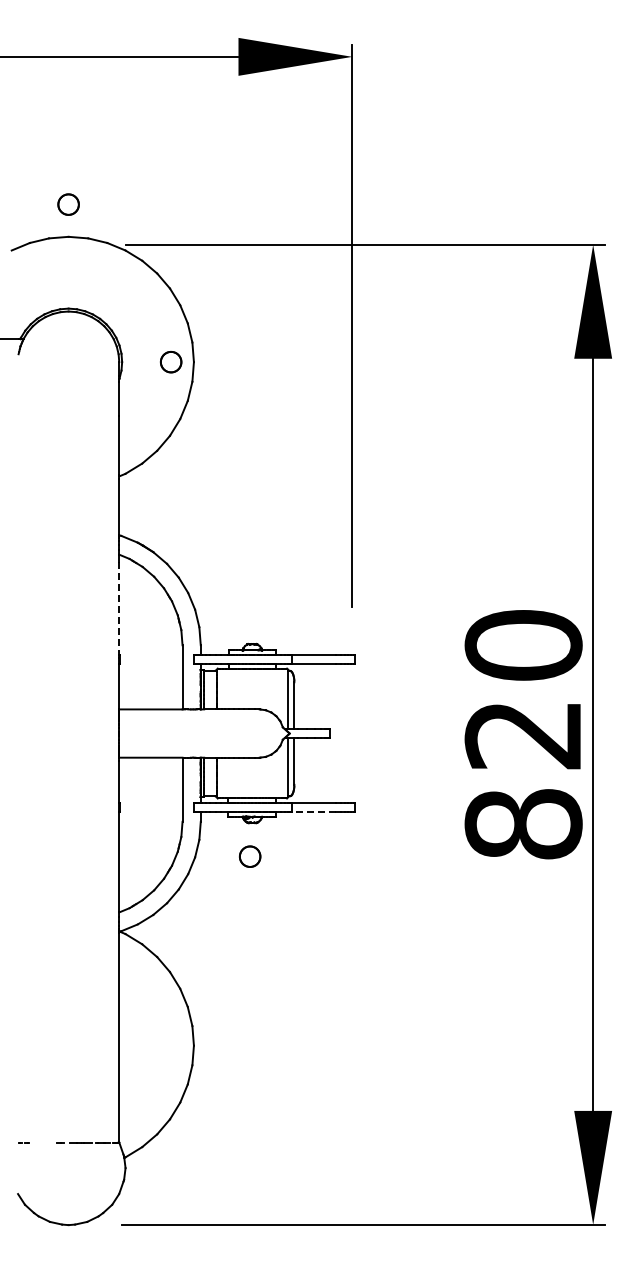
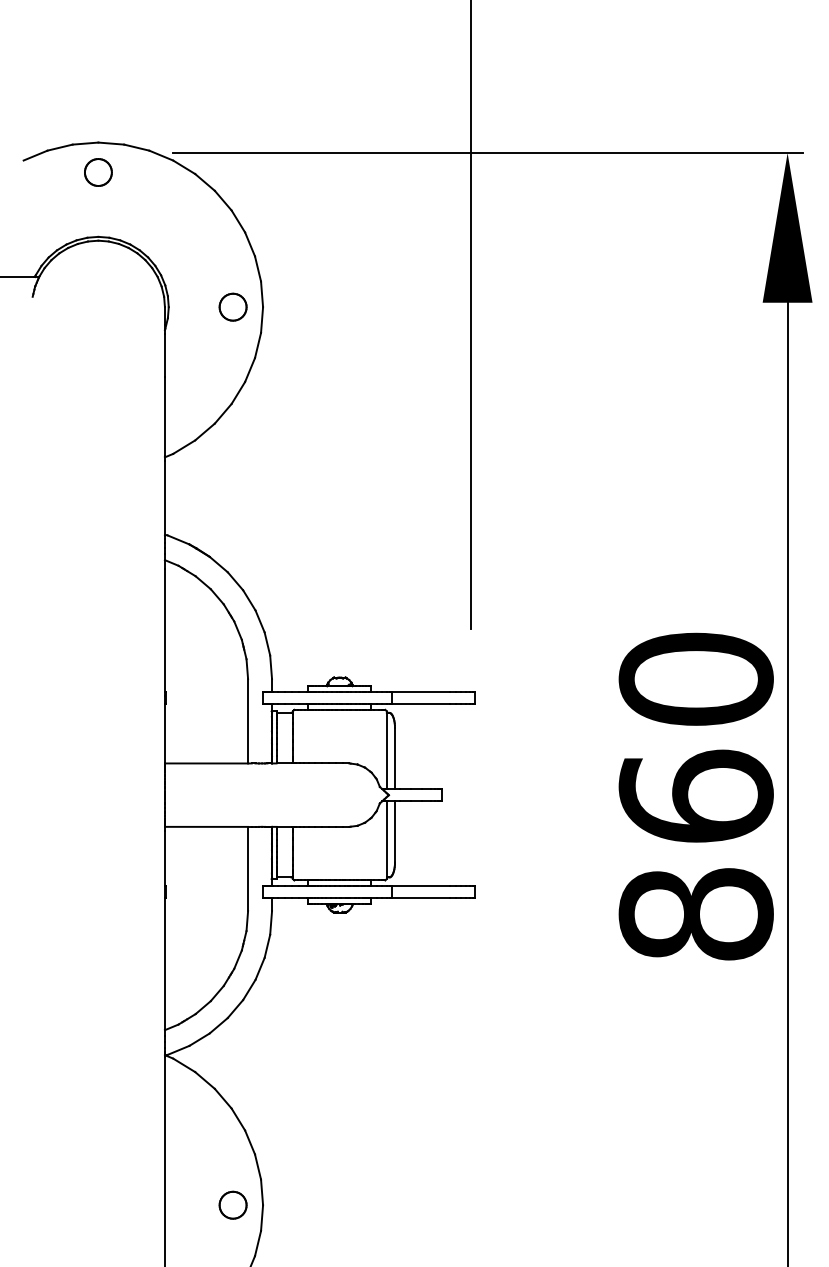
part: (68, 204) -> (98, 172), moved
line: (119, 608) -> (165, 630), dashed -> solid
text: (523, 734) -> (696, 796), 820 -> 860
line: (314, 812) -> (421, 898), dashed -> solid
part: (250, 856) -> (233, 1204), moved

